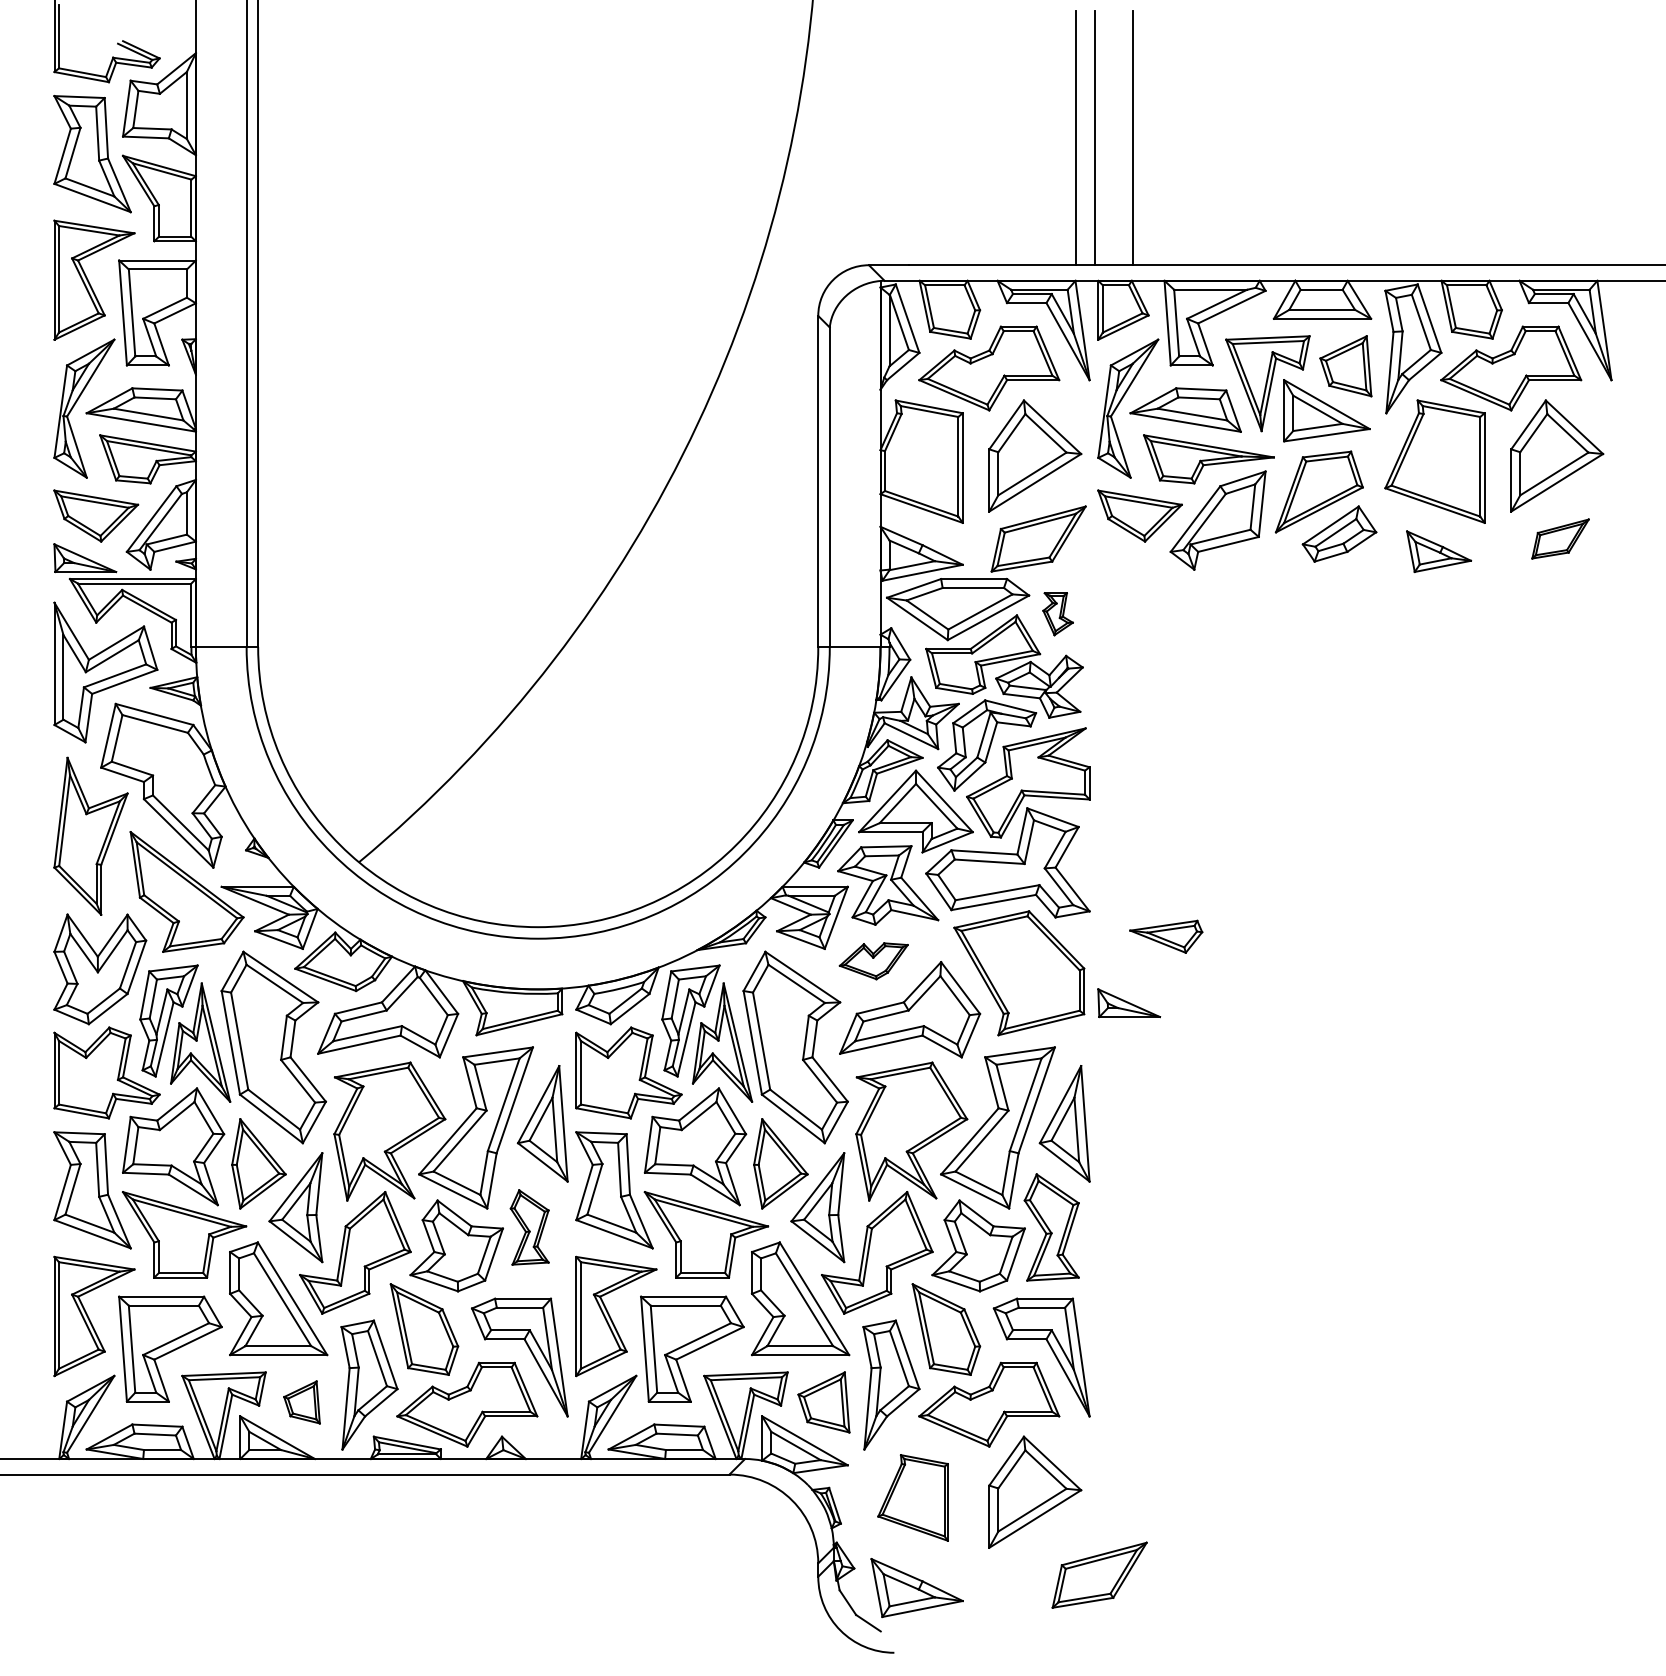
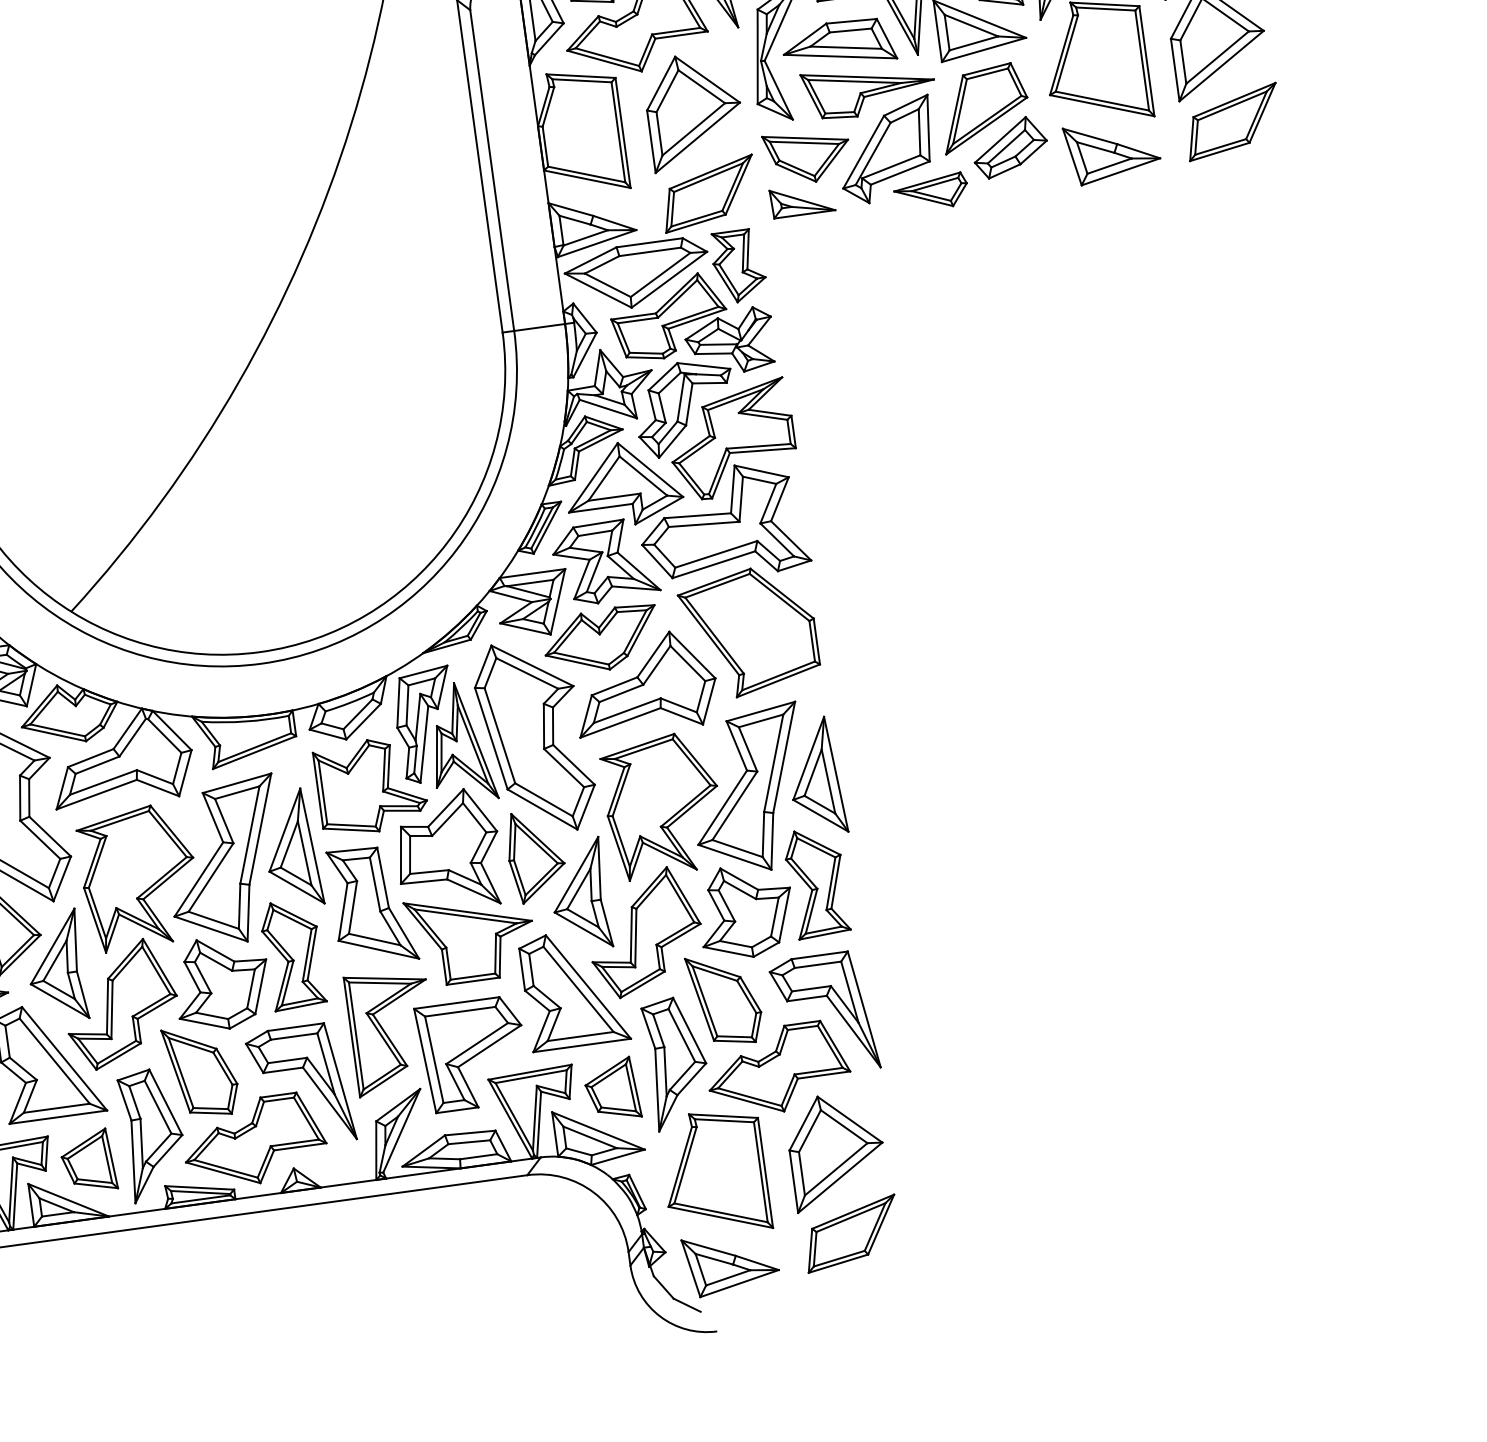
part: (1560, 538) -> (1232, 121), size x1.67
part: (1438, 551) -> (1111, 151), size x1.43
part: (1057, 614) -> (738, 266), size x1.67
part: (1166, 936) -> (931, 192), moved
part: (873, 961) -> (601, 640), size x1.67
part: (1129, 1003) -> (802, 200), moved
part: (529, 1227) -> (292, 954), size x1.43
part: (301, 1402) -> (87, 1161), size x1.43
part: (912, 1497) -> (714, 1173), size x1.43
part: (1099, 1574) -> (851, 1233), moved

